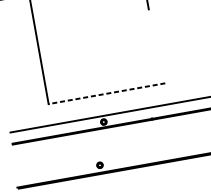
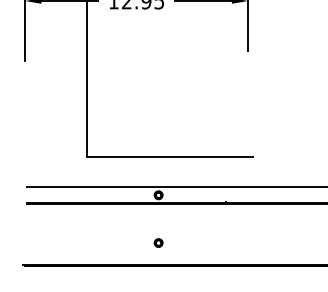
line: (106, 93) -> (169, 156), dashed -> solid
part: (99, 164) -> (158, 242), moved

